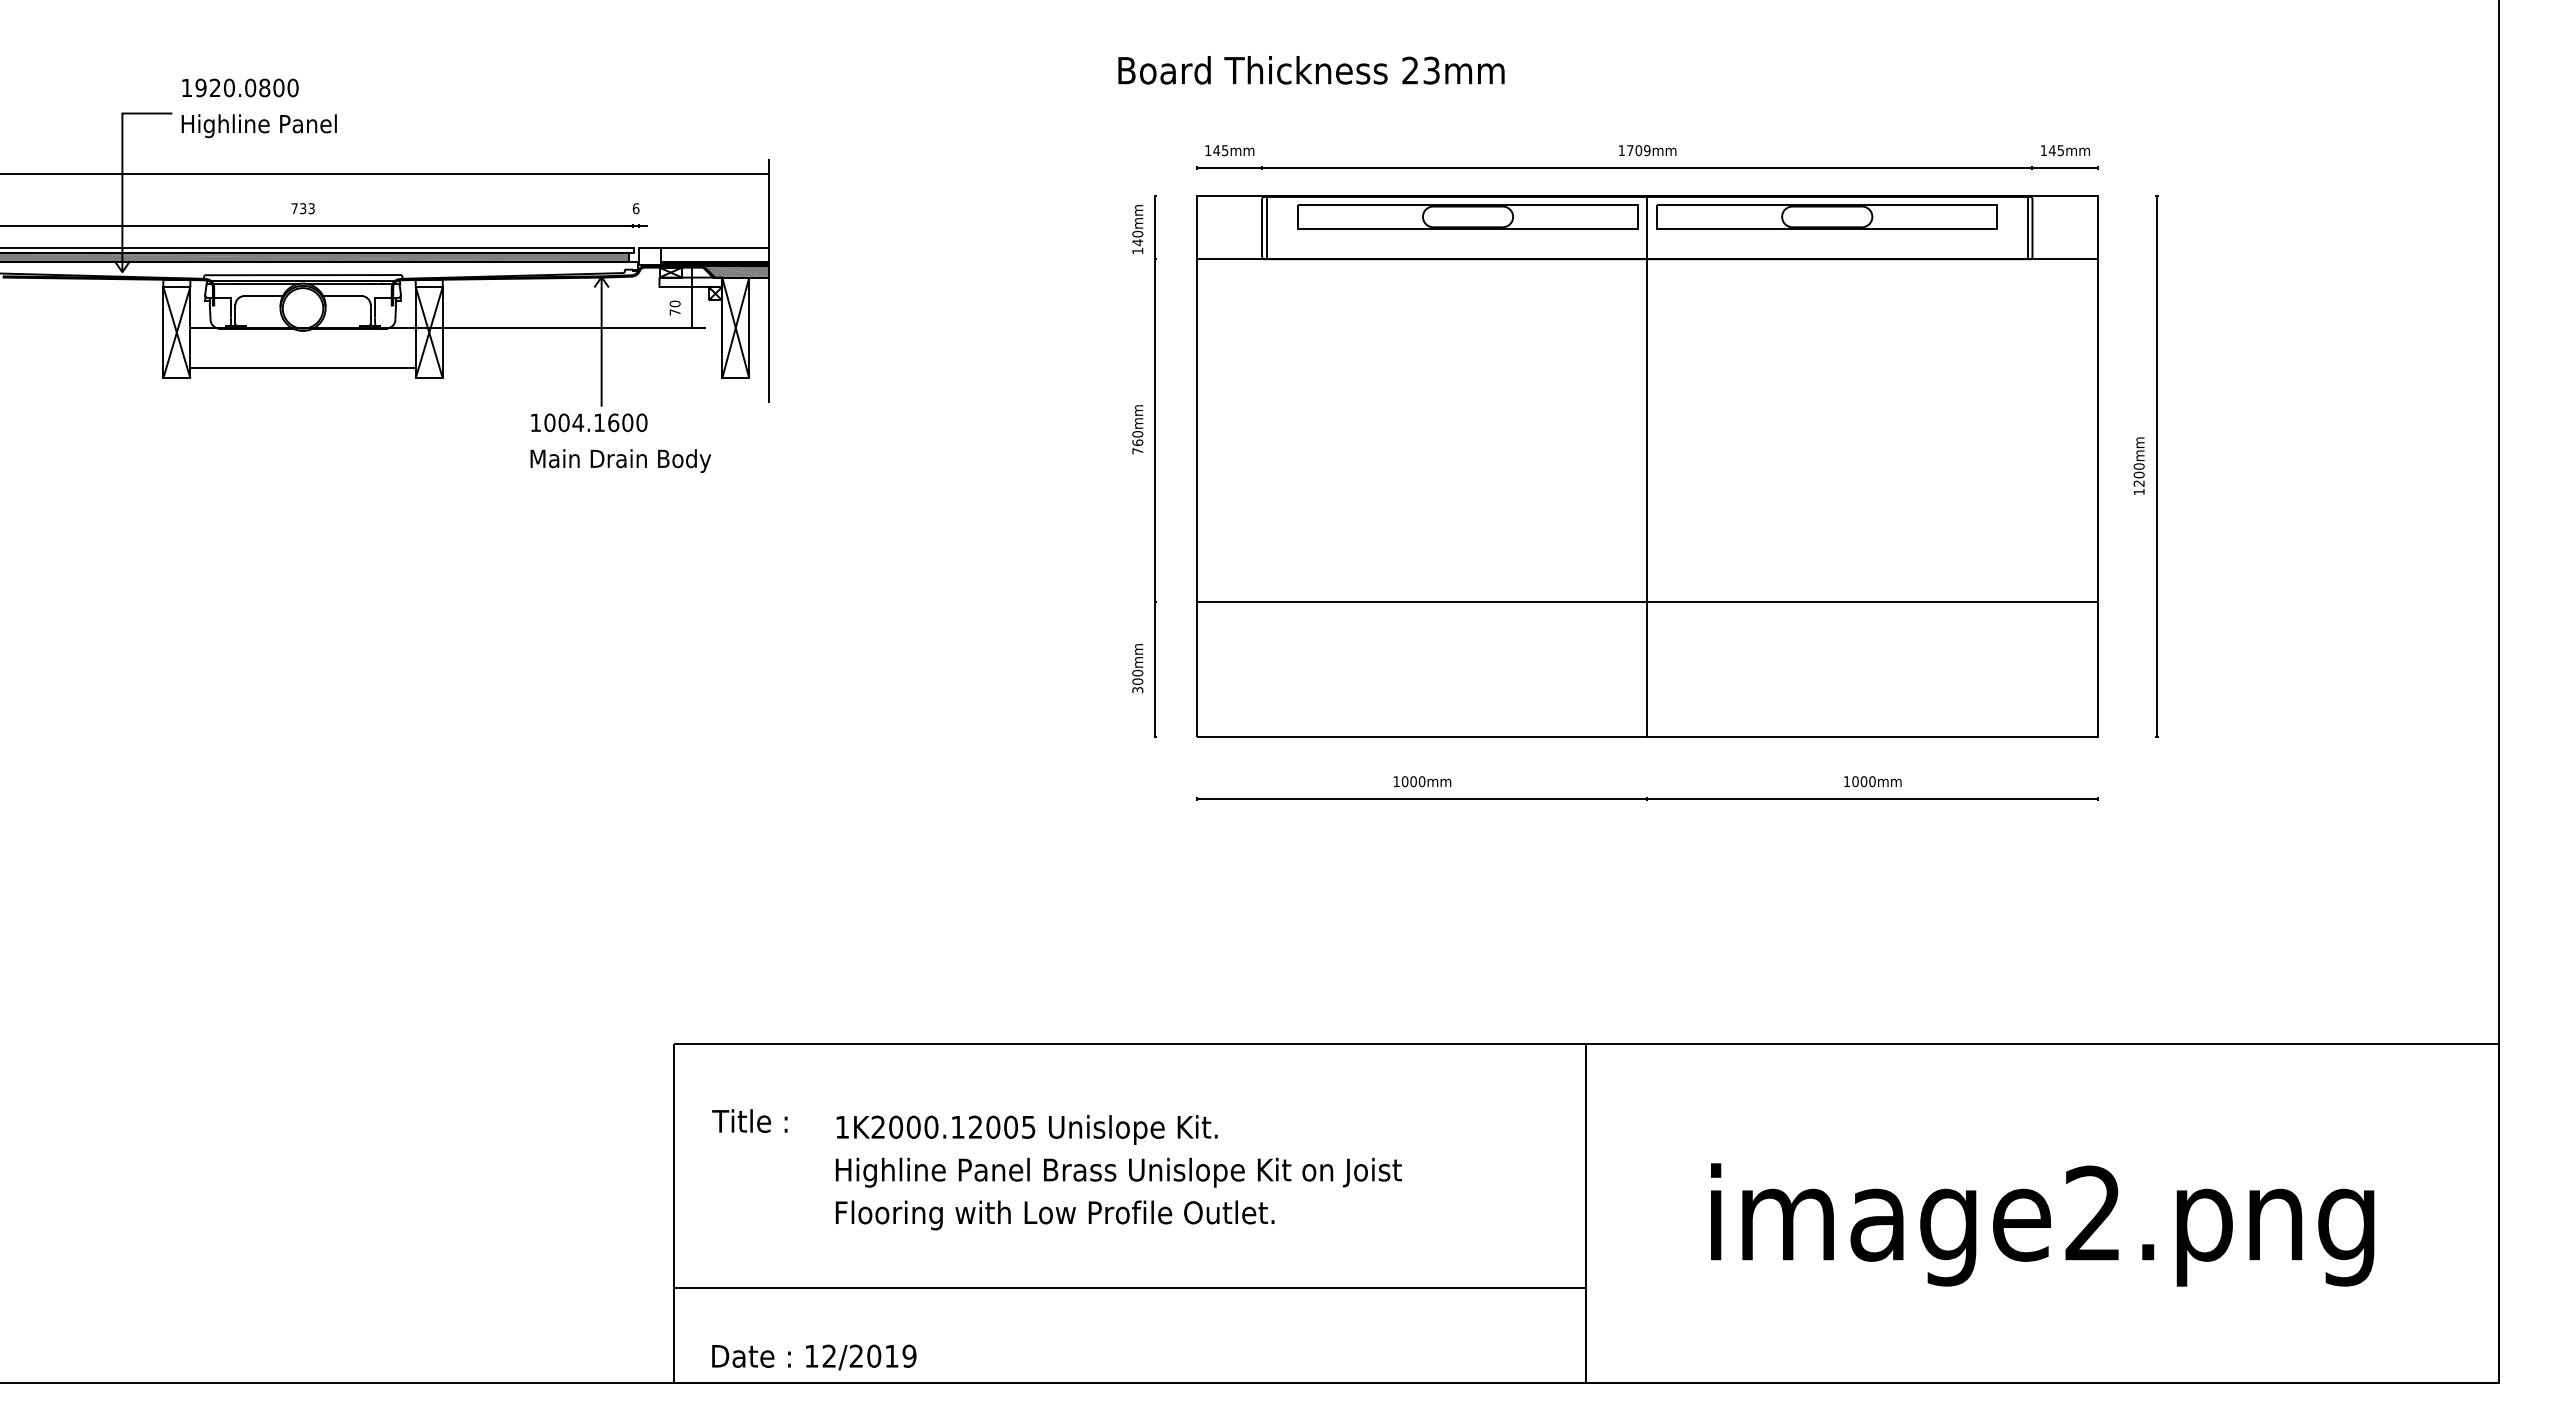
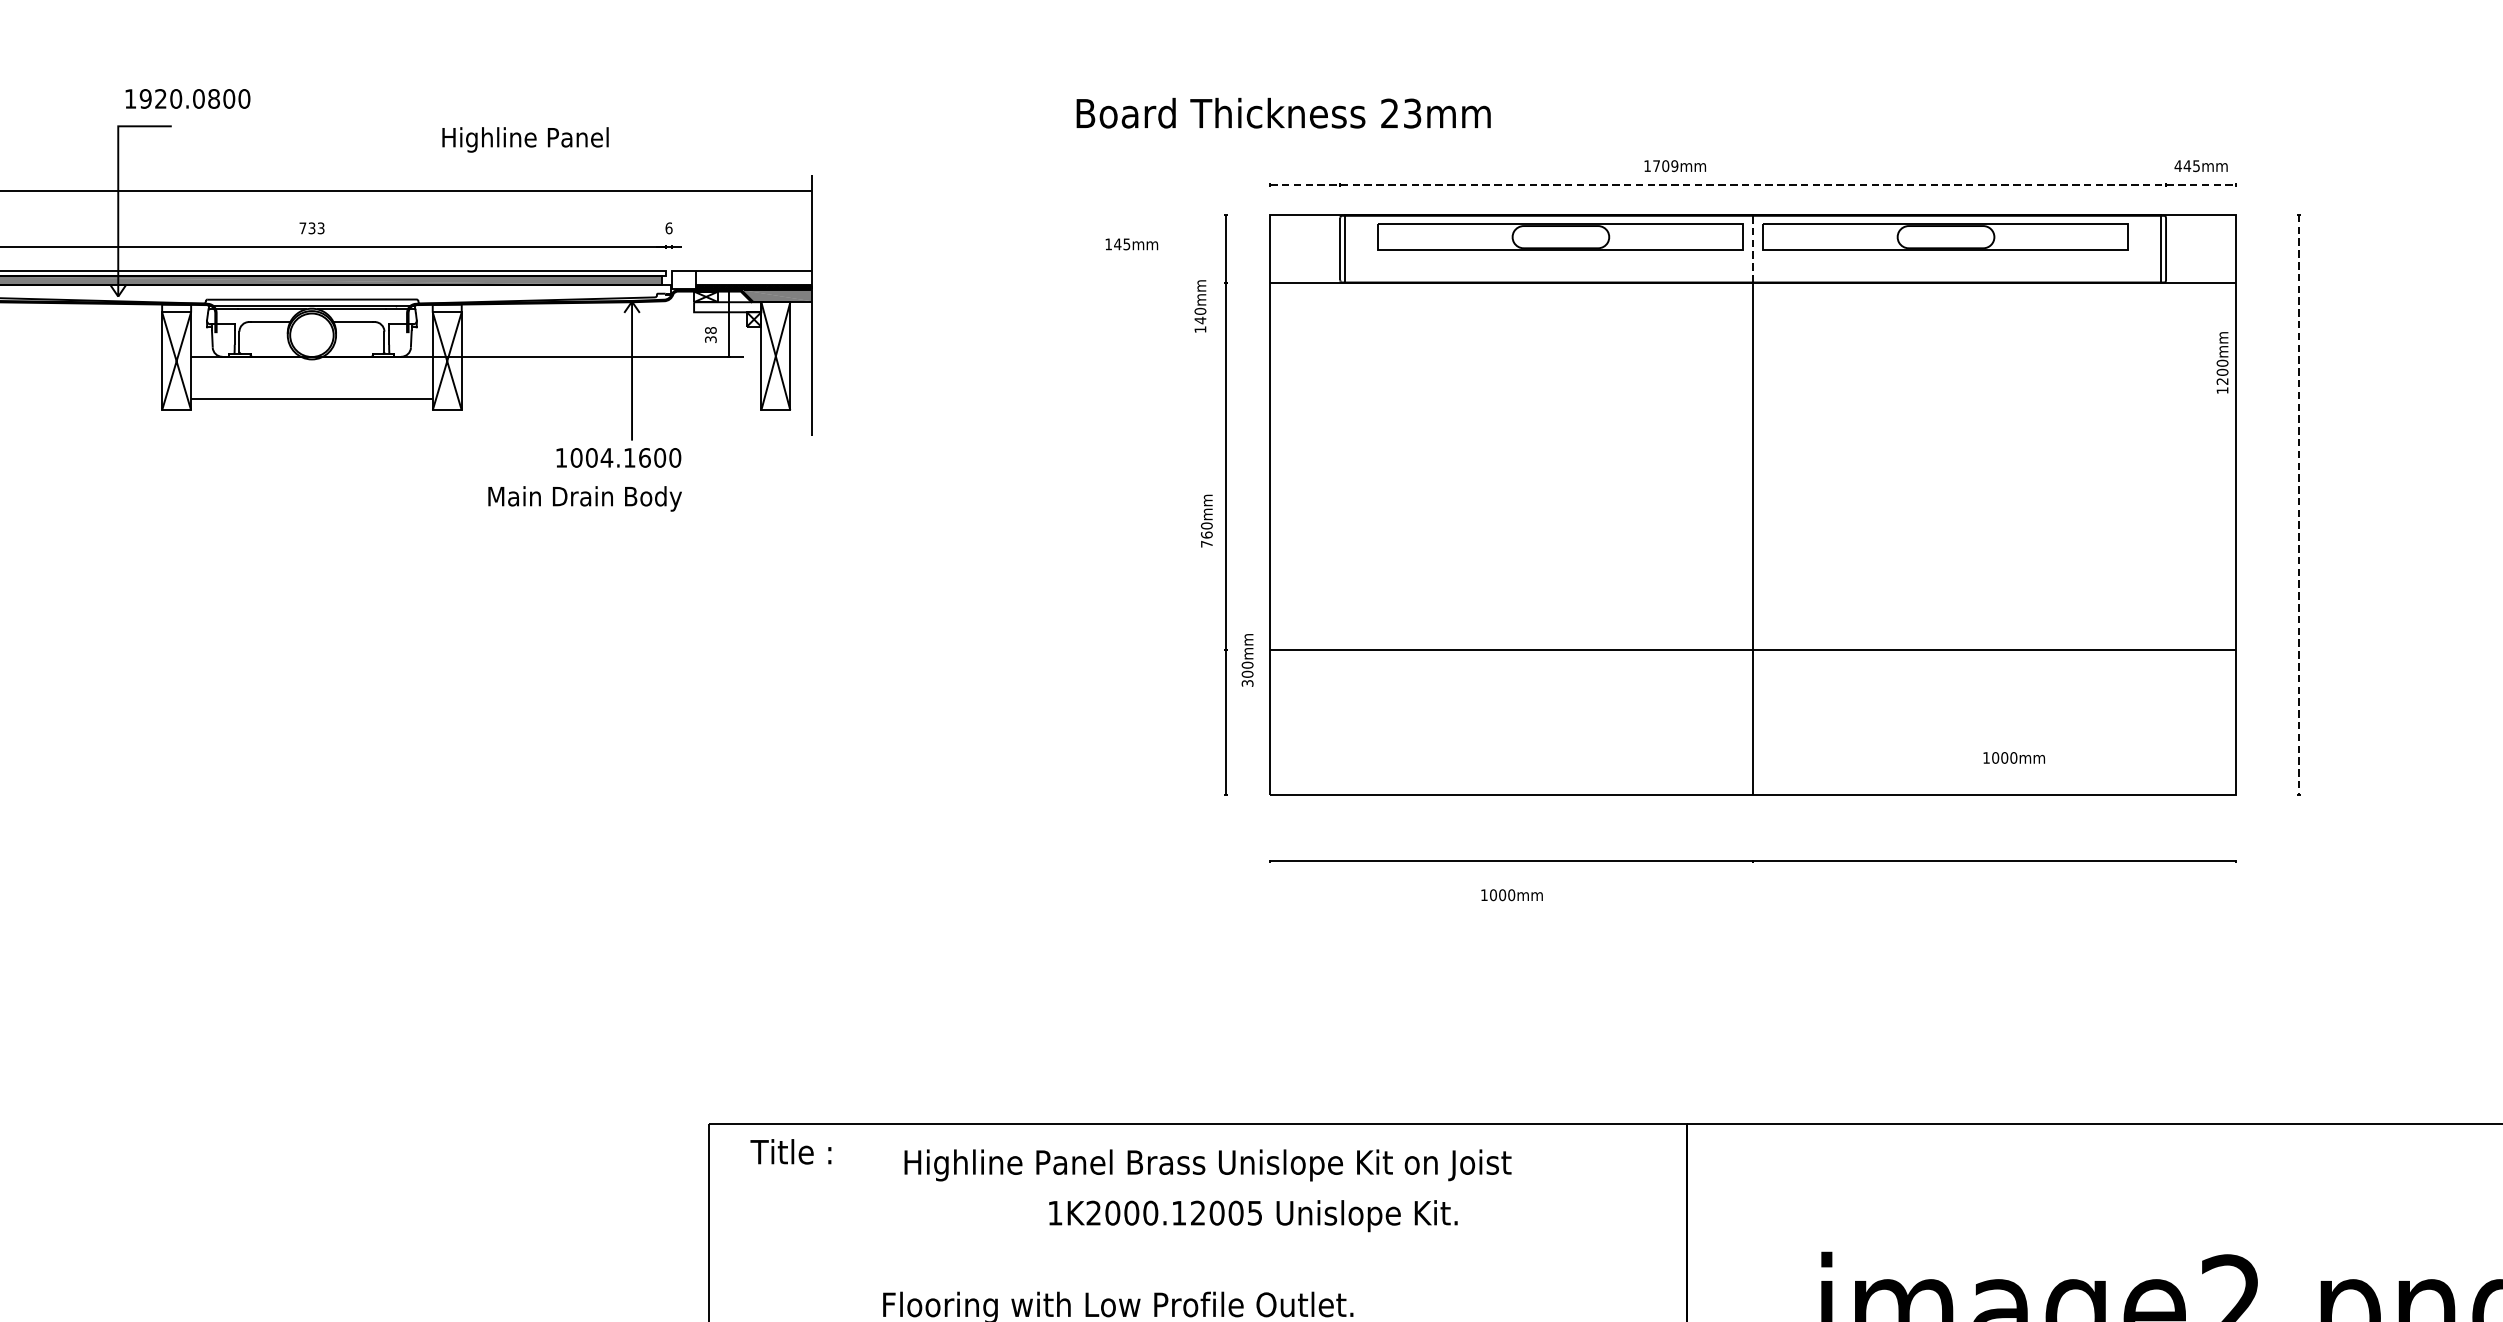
text: (1311, 70) -> (1283, 113), moved
text: (240, 87) -> (188, 98), moved
text: (258, 126) -> (524, 140), moved
text: (1229, 150) -> (1131, 244), moved
text: (1647, 150) -> (1675, 165), moved
text: (2043, 150) -> (2177, 165), 145mm -> 445mm
line: (1647, 168) -> (1753, 185), solid -> dashed
line: (1647, 227) -> (1753, 248), solid -> dashed
text: (1137, 229) -> (1200, 306), moved
text: (674, 307) -> (710, 334), 70 -> 38
text: (1137, 429) -> (1206, 520), moved
text: (620, 460) -> (584, 498), moved
text: (2138, 465) -> (2221, 362), moved
line: (2156, 467) -> (2299, 505), solid -> dashed
text: (1137, 668) -> (1247, 660), moved
text: (1422, 781) -> (1512, 895), moved
text: (1872, 781) -> (2013, 757), moved
text: (749, 1120) -> (790, 1151), moved
text: (1026, 1129) -> (1252, 1215), moved
text: (1118, 1172) -> (1207, 1165), moved

